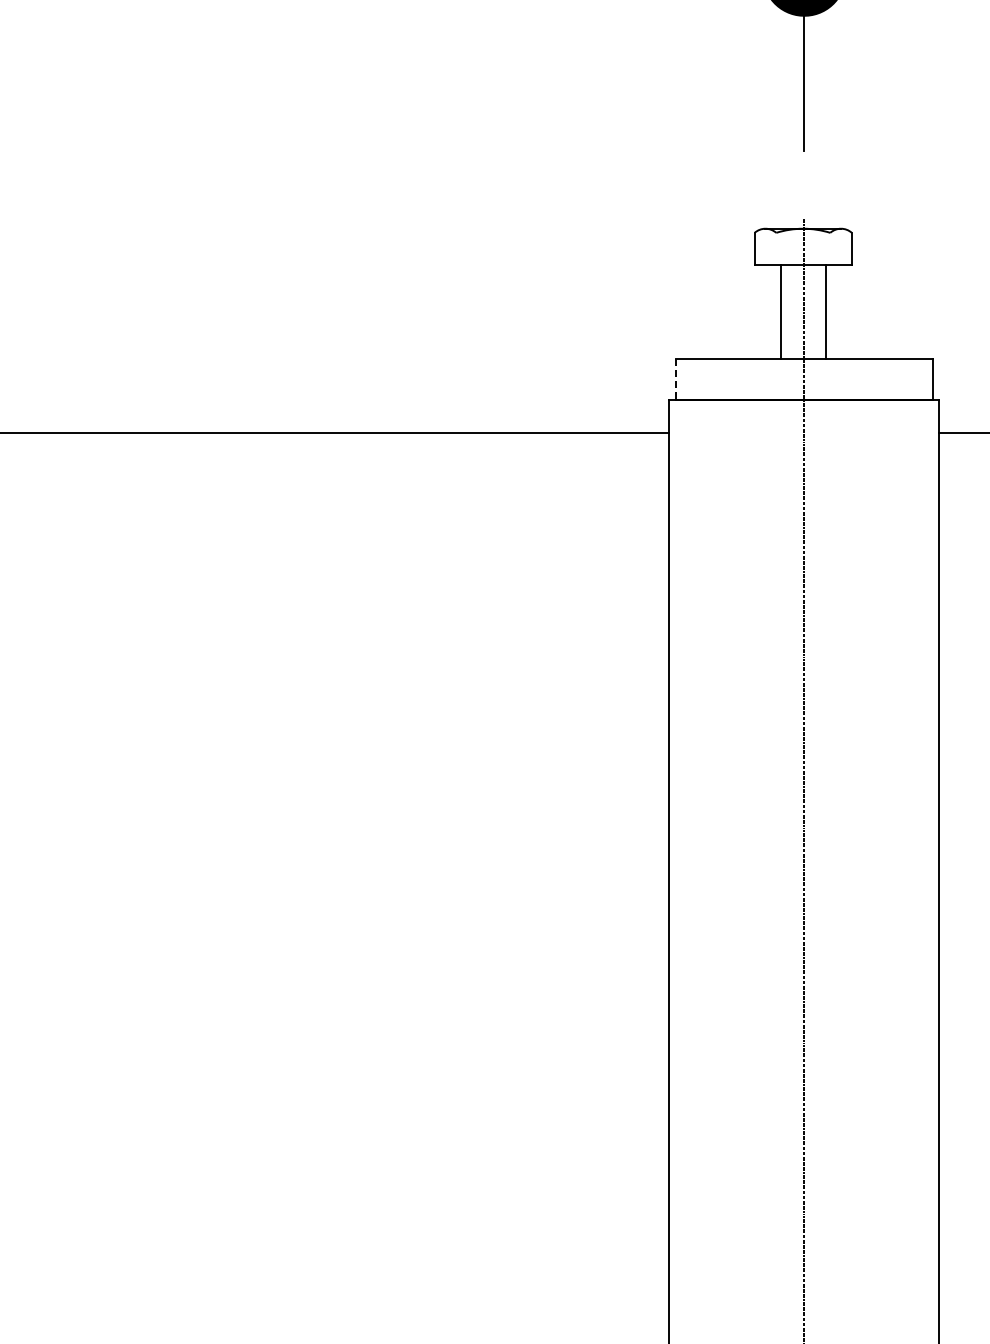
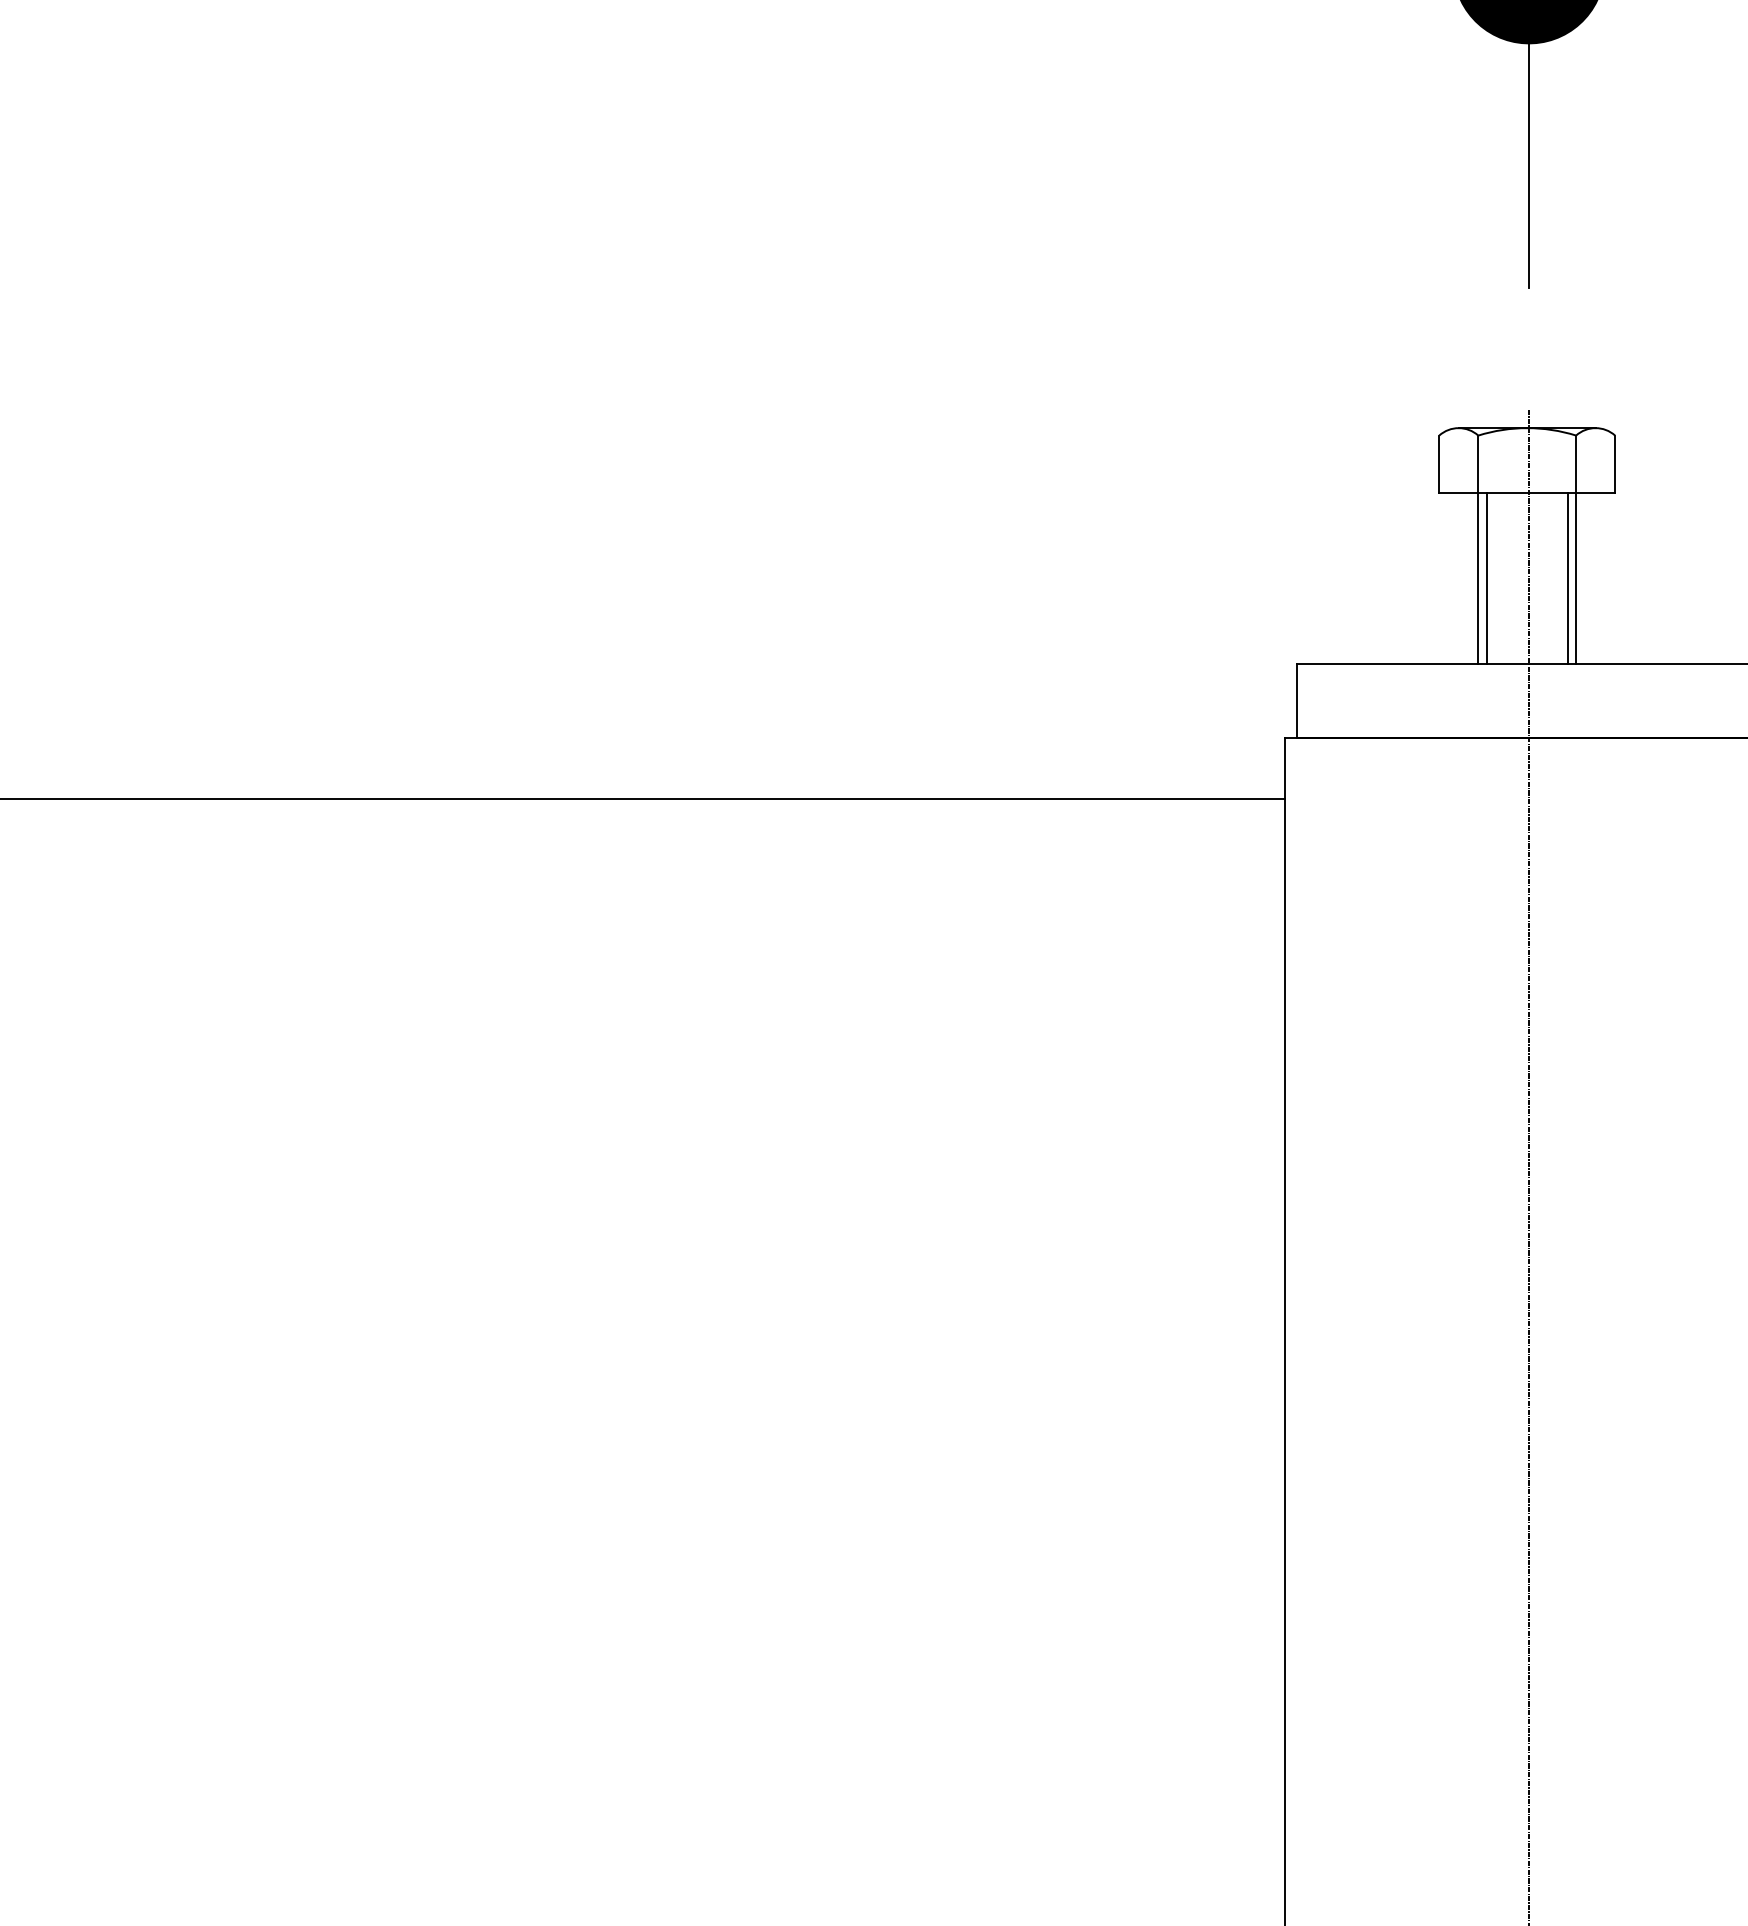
line: (776, 295) -> (1478, 548), added
line: (830, 295) -> (1576, 548), added
line: (675, 379) -> (1295, 701), dashed -> solid

